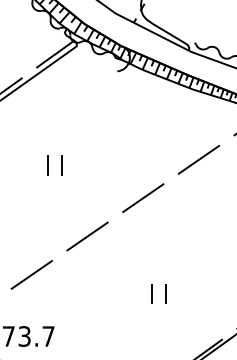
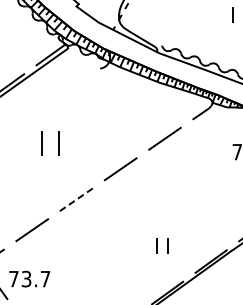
part: (54, 164) -> (50, 142), size x1.6
line: (87, 236) -> (76, 199), solid -> dashed
part: (159, 294) -> (162, 245), moved

